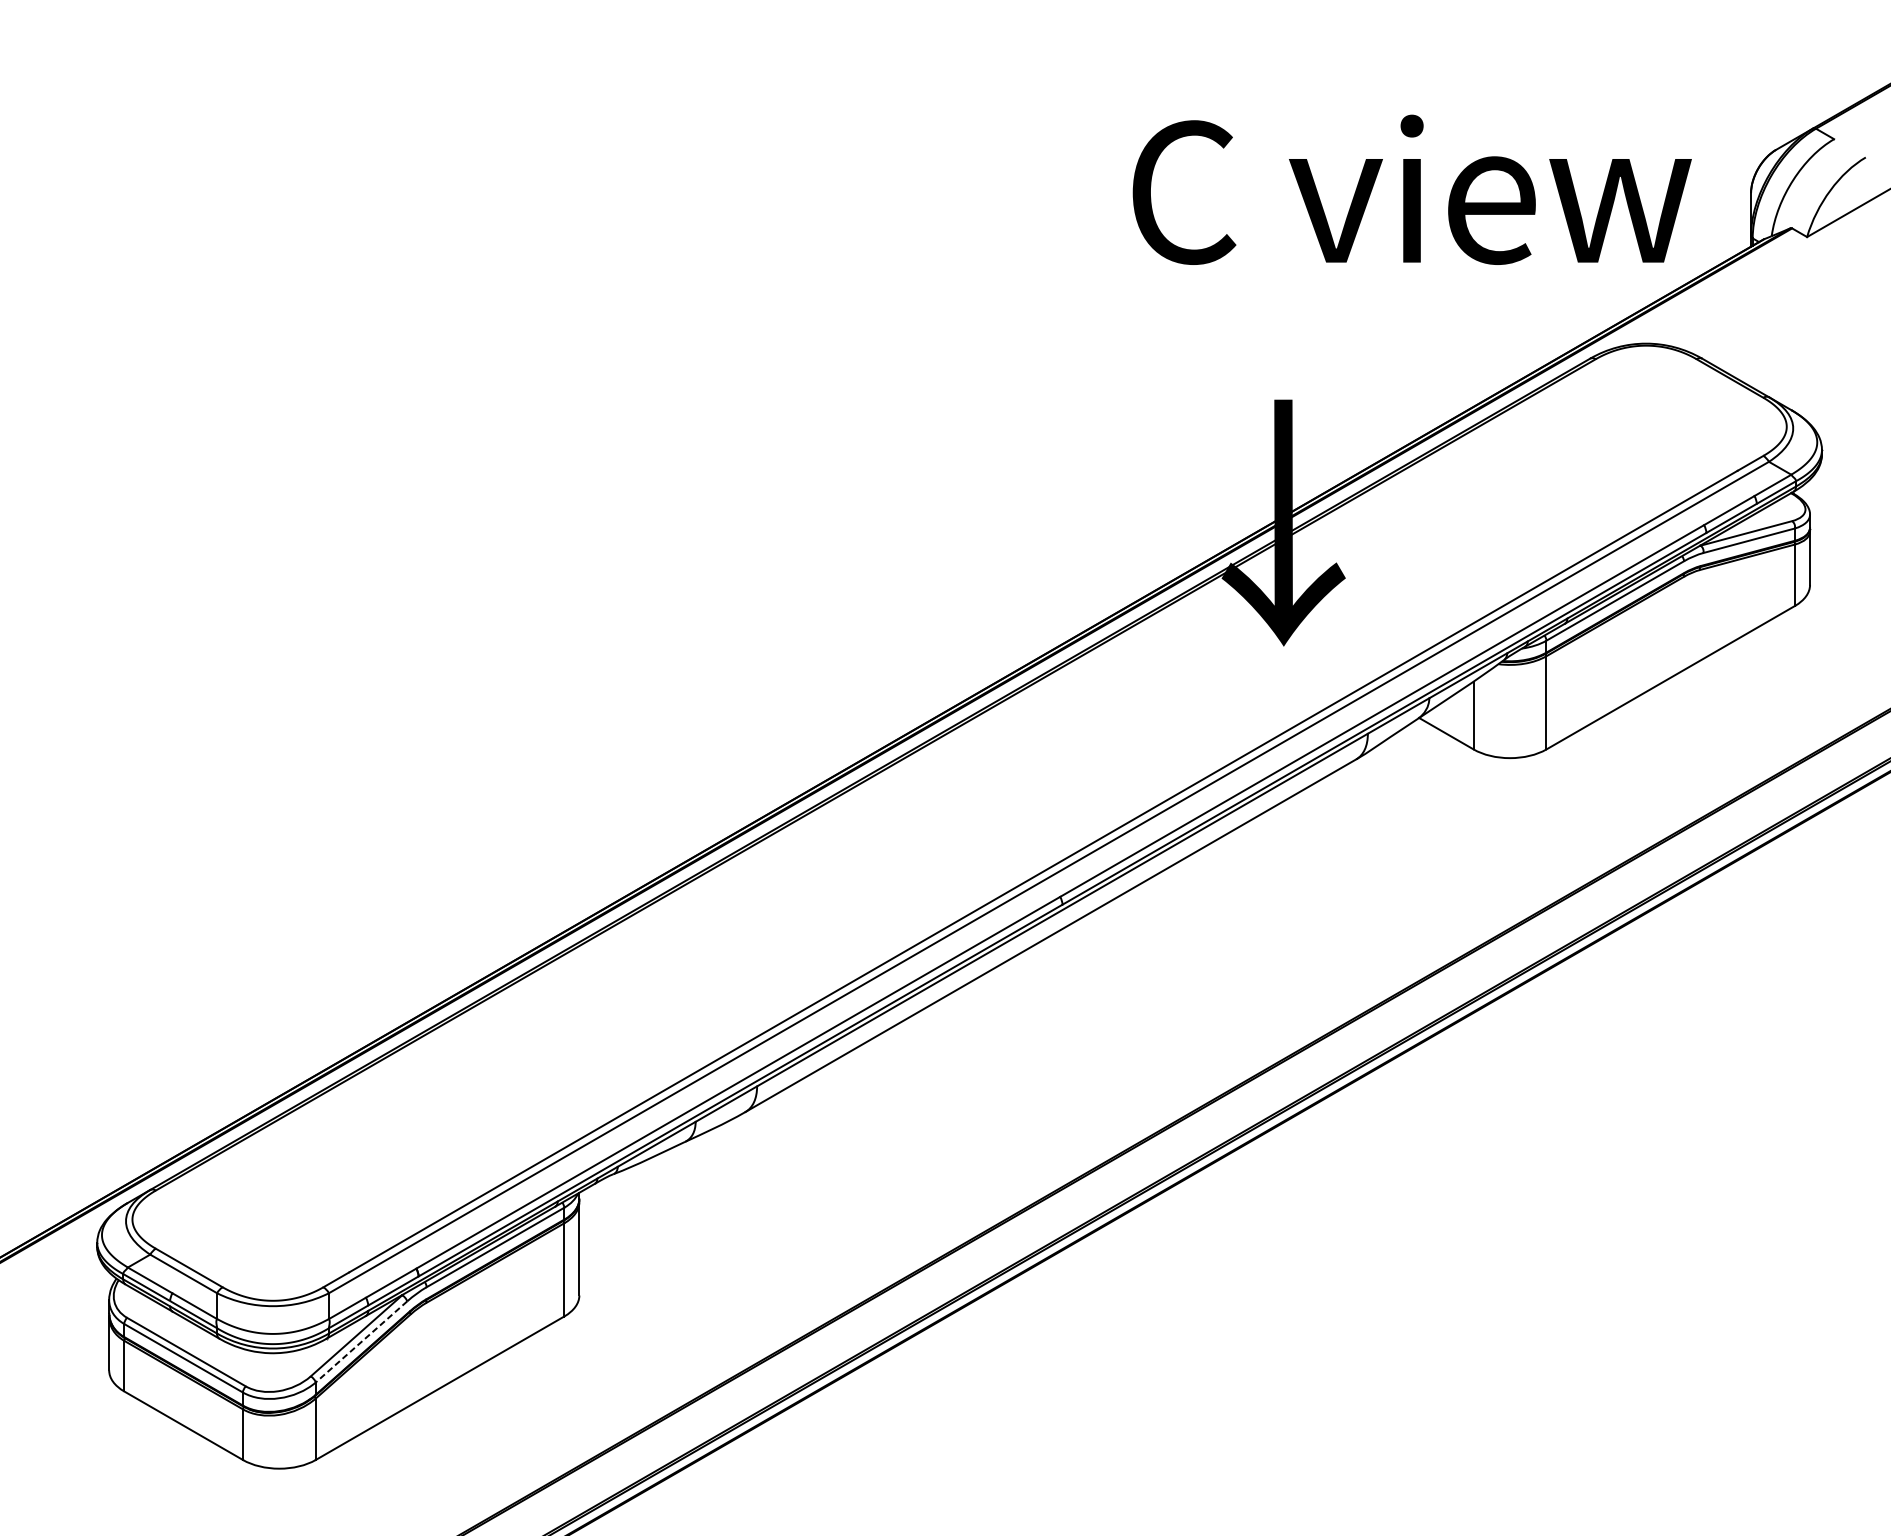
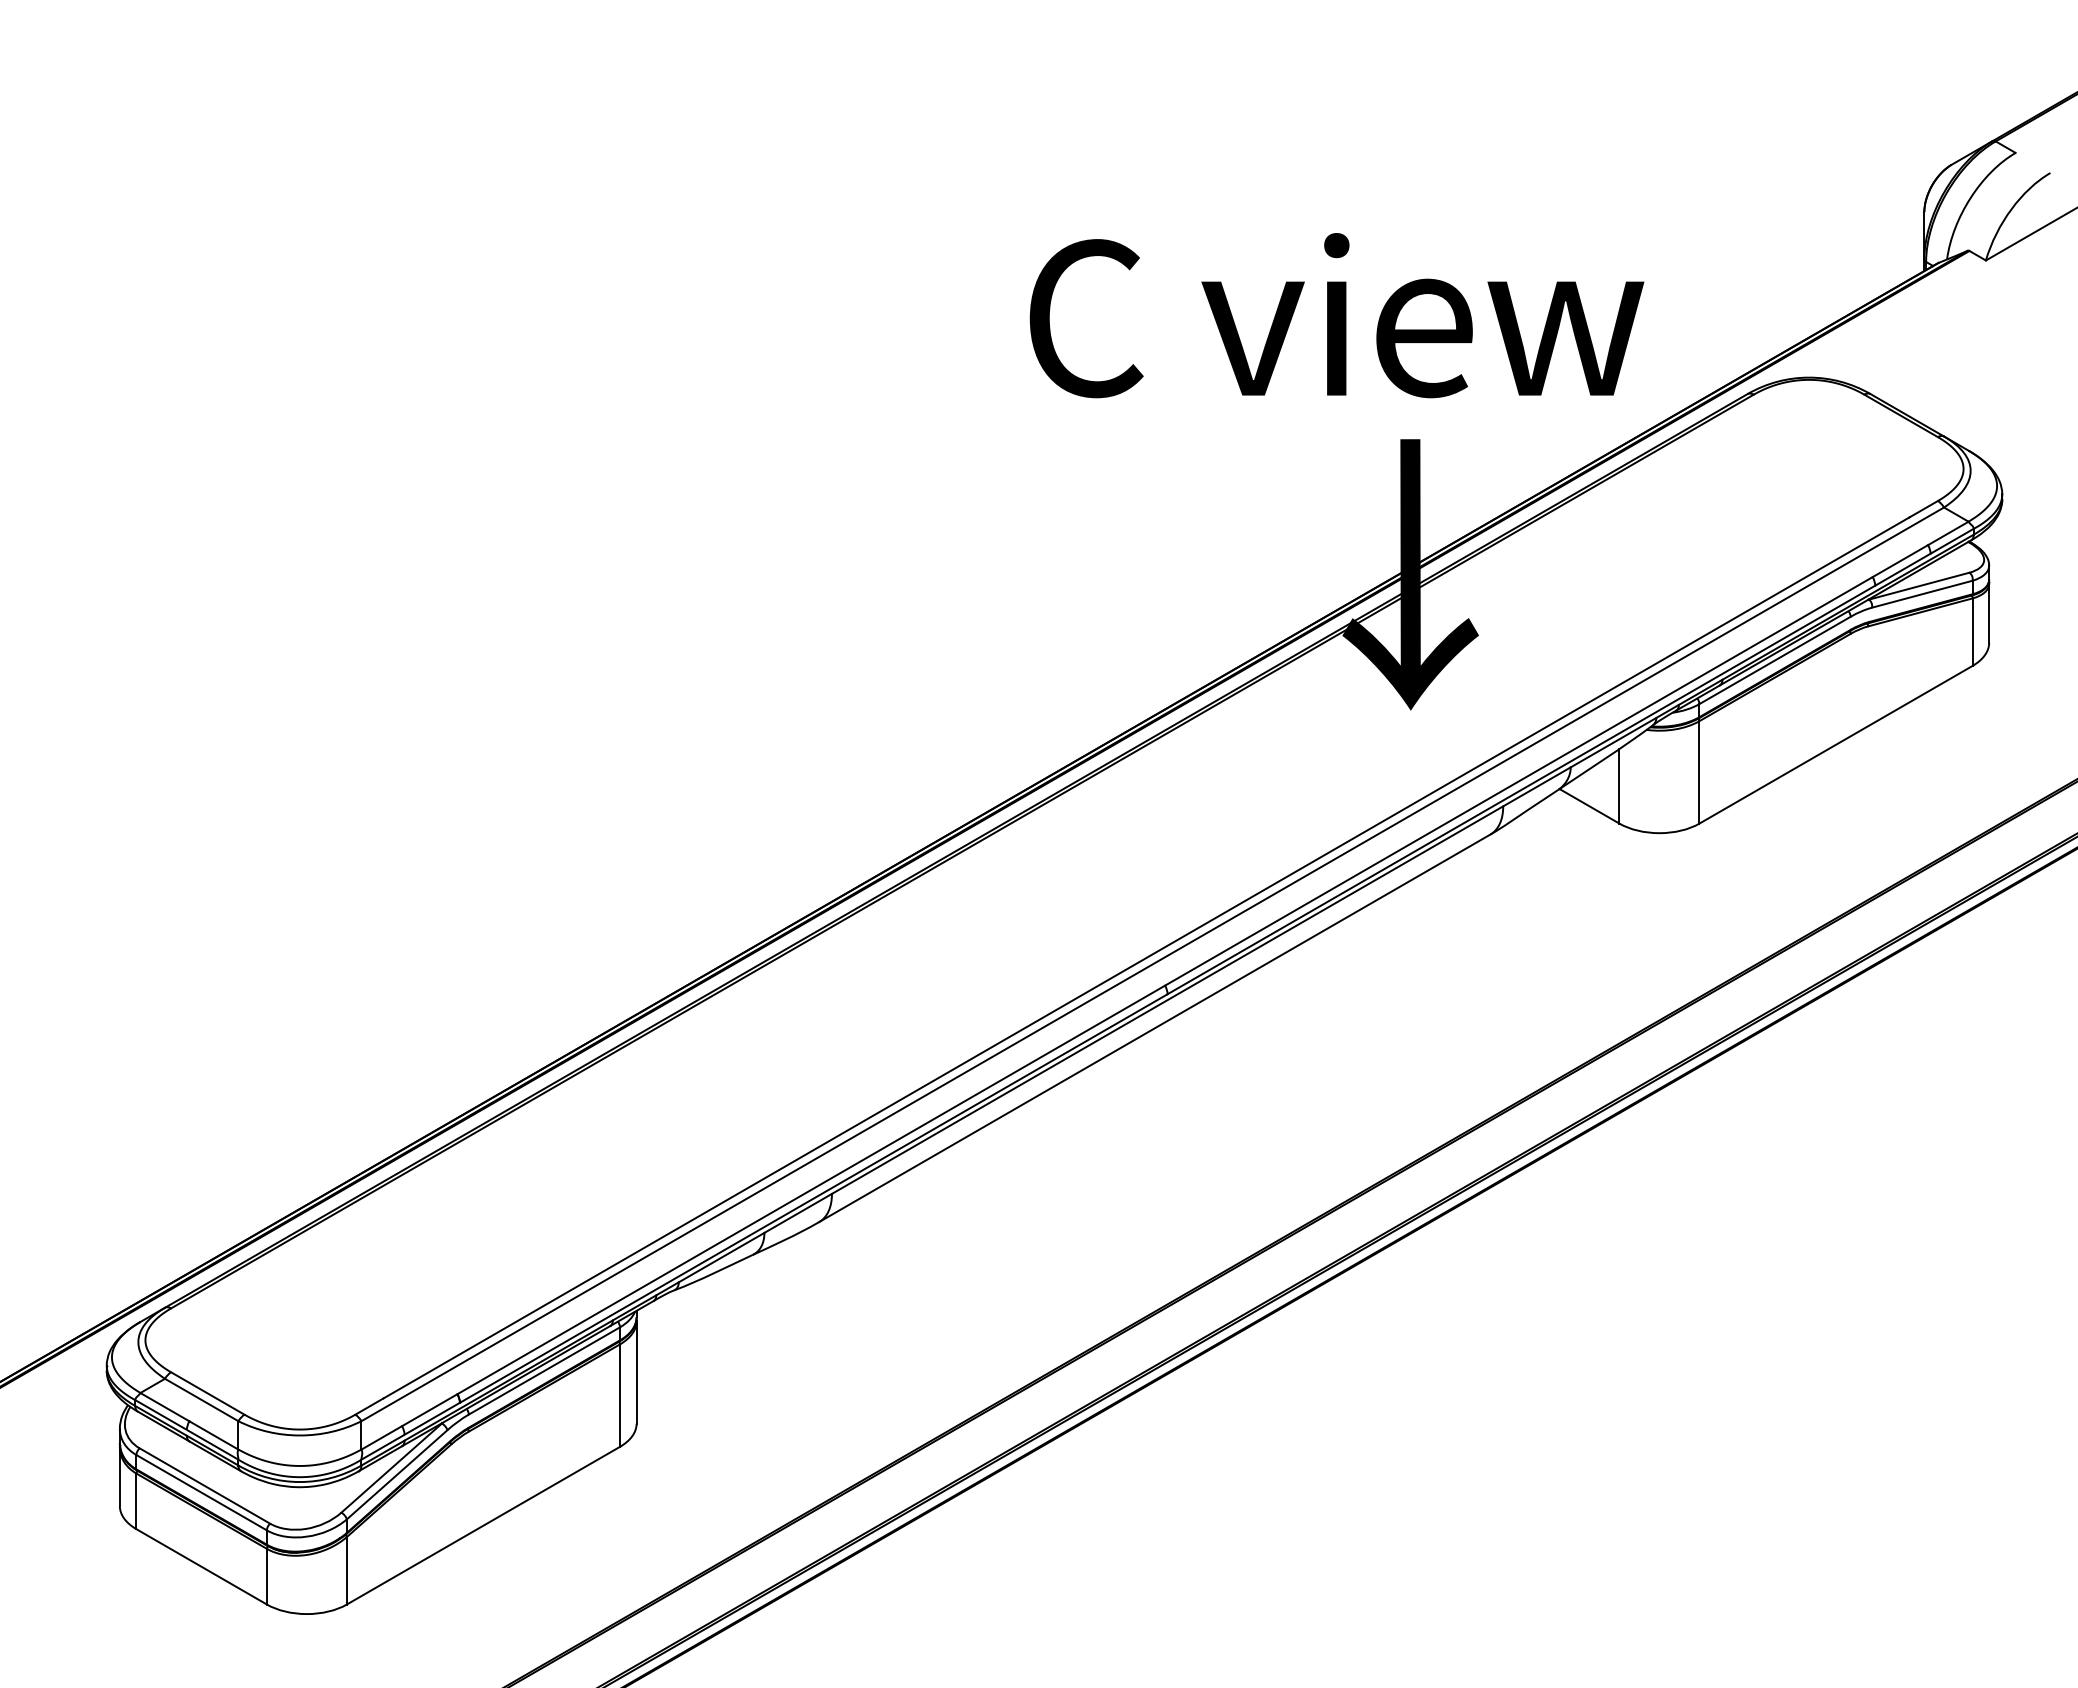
text: (1411, 189) -> (1336, 315), moved
line: (360, 1342) -> (396, 1475), dashed -> solid

